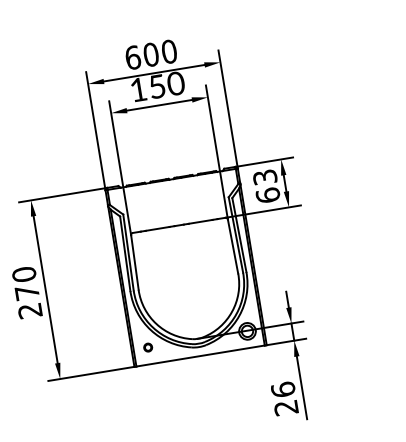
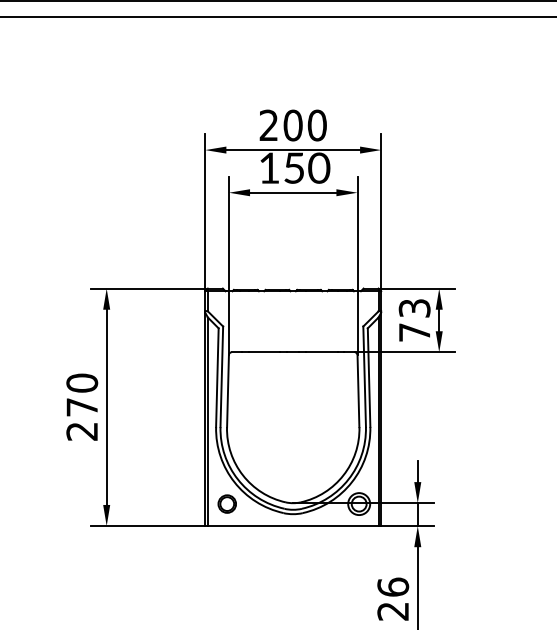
text: (132, 57) -> (268, 125), 600 -> 200
text: (267, 194) -> (414, 331), 63 -> 73
part: (147, 347) -> (226, 503), size x1.67

